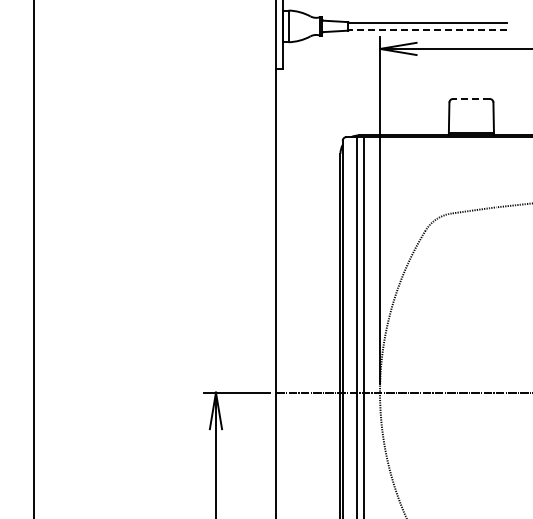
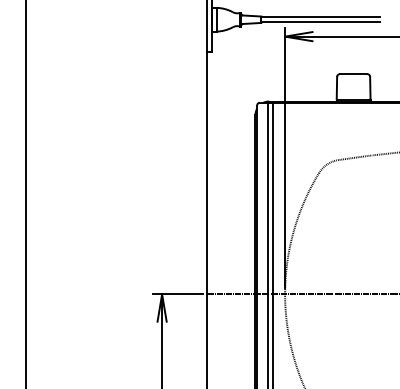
line: (426, 30) -> (319, 22), dashed -> solid
line: (470, 98) -> (352, 73), dashed -> solid

